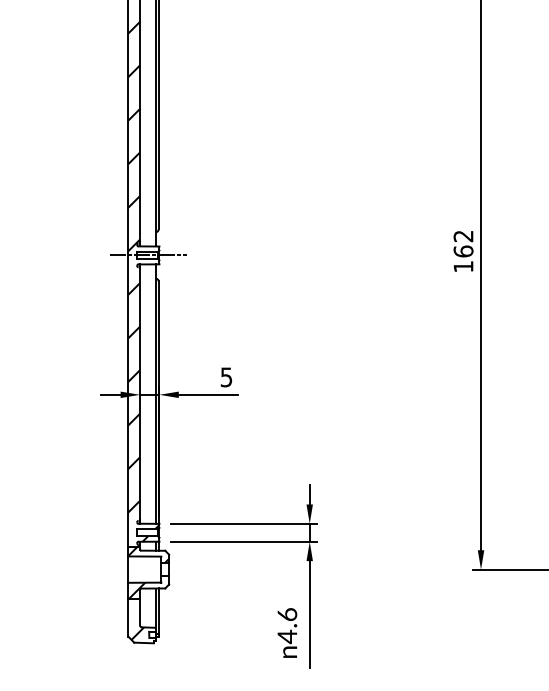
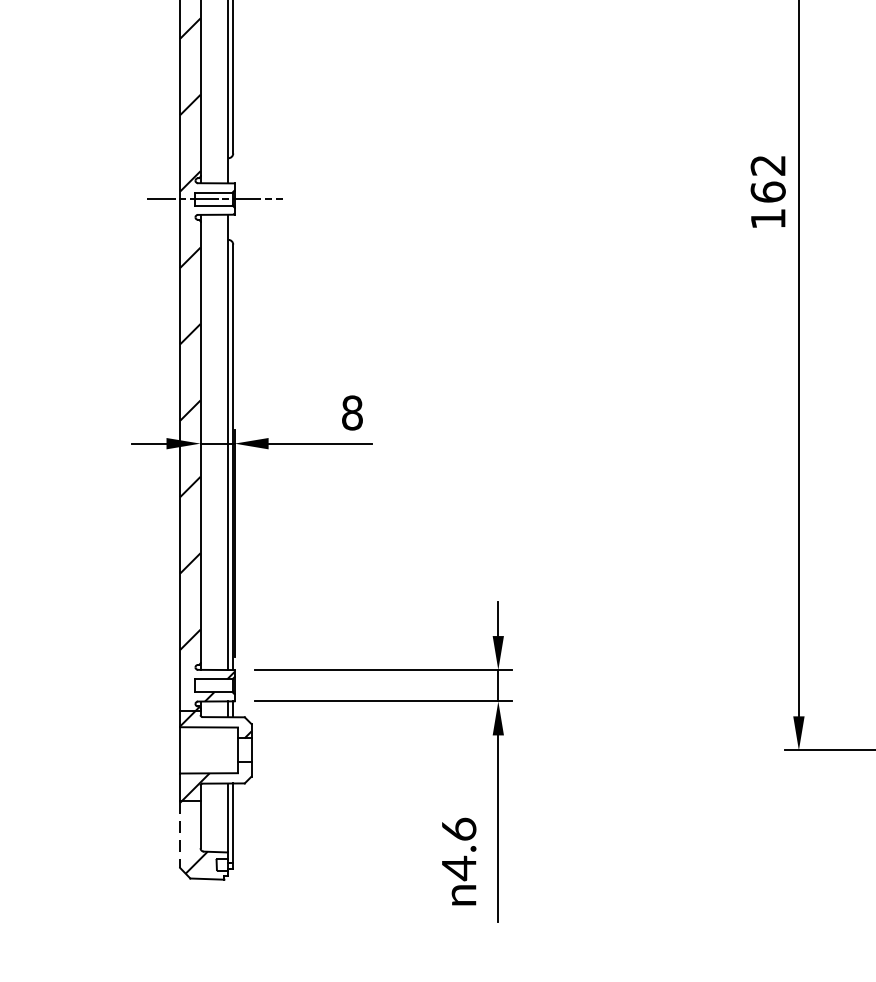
text: (226, 377) -> (352, 413), 5 -> 8
line: (128, 617) -> (180, 834), solid -> dashed

